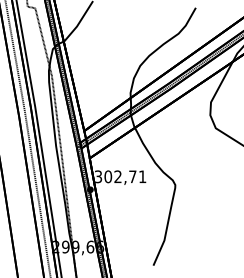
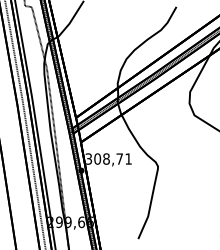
text: (118, 176) -> (106, 158), 302,71 -> 308,71

